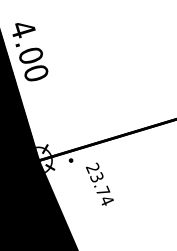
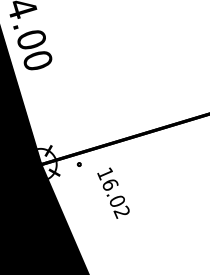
text: (99, 184) -> (113, 193), 23.74 -> 16.02

